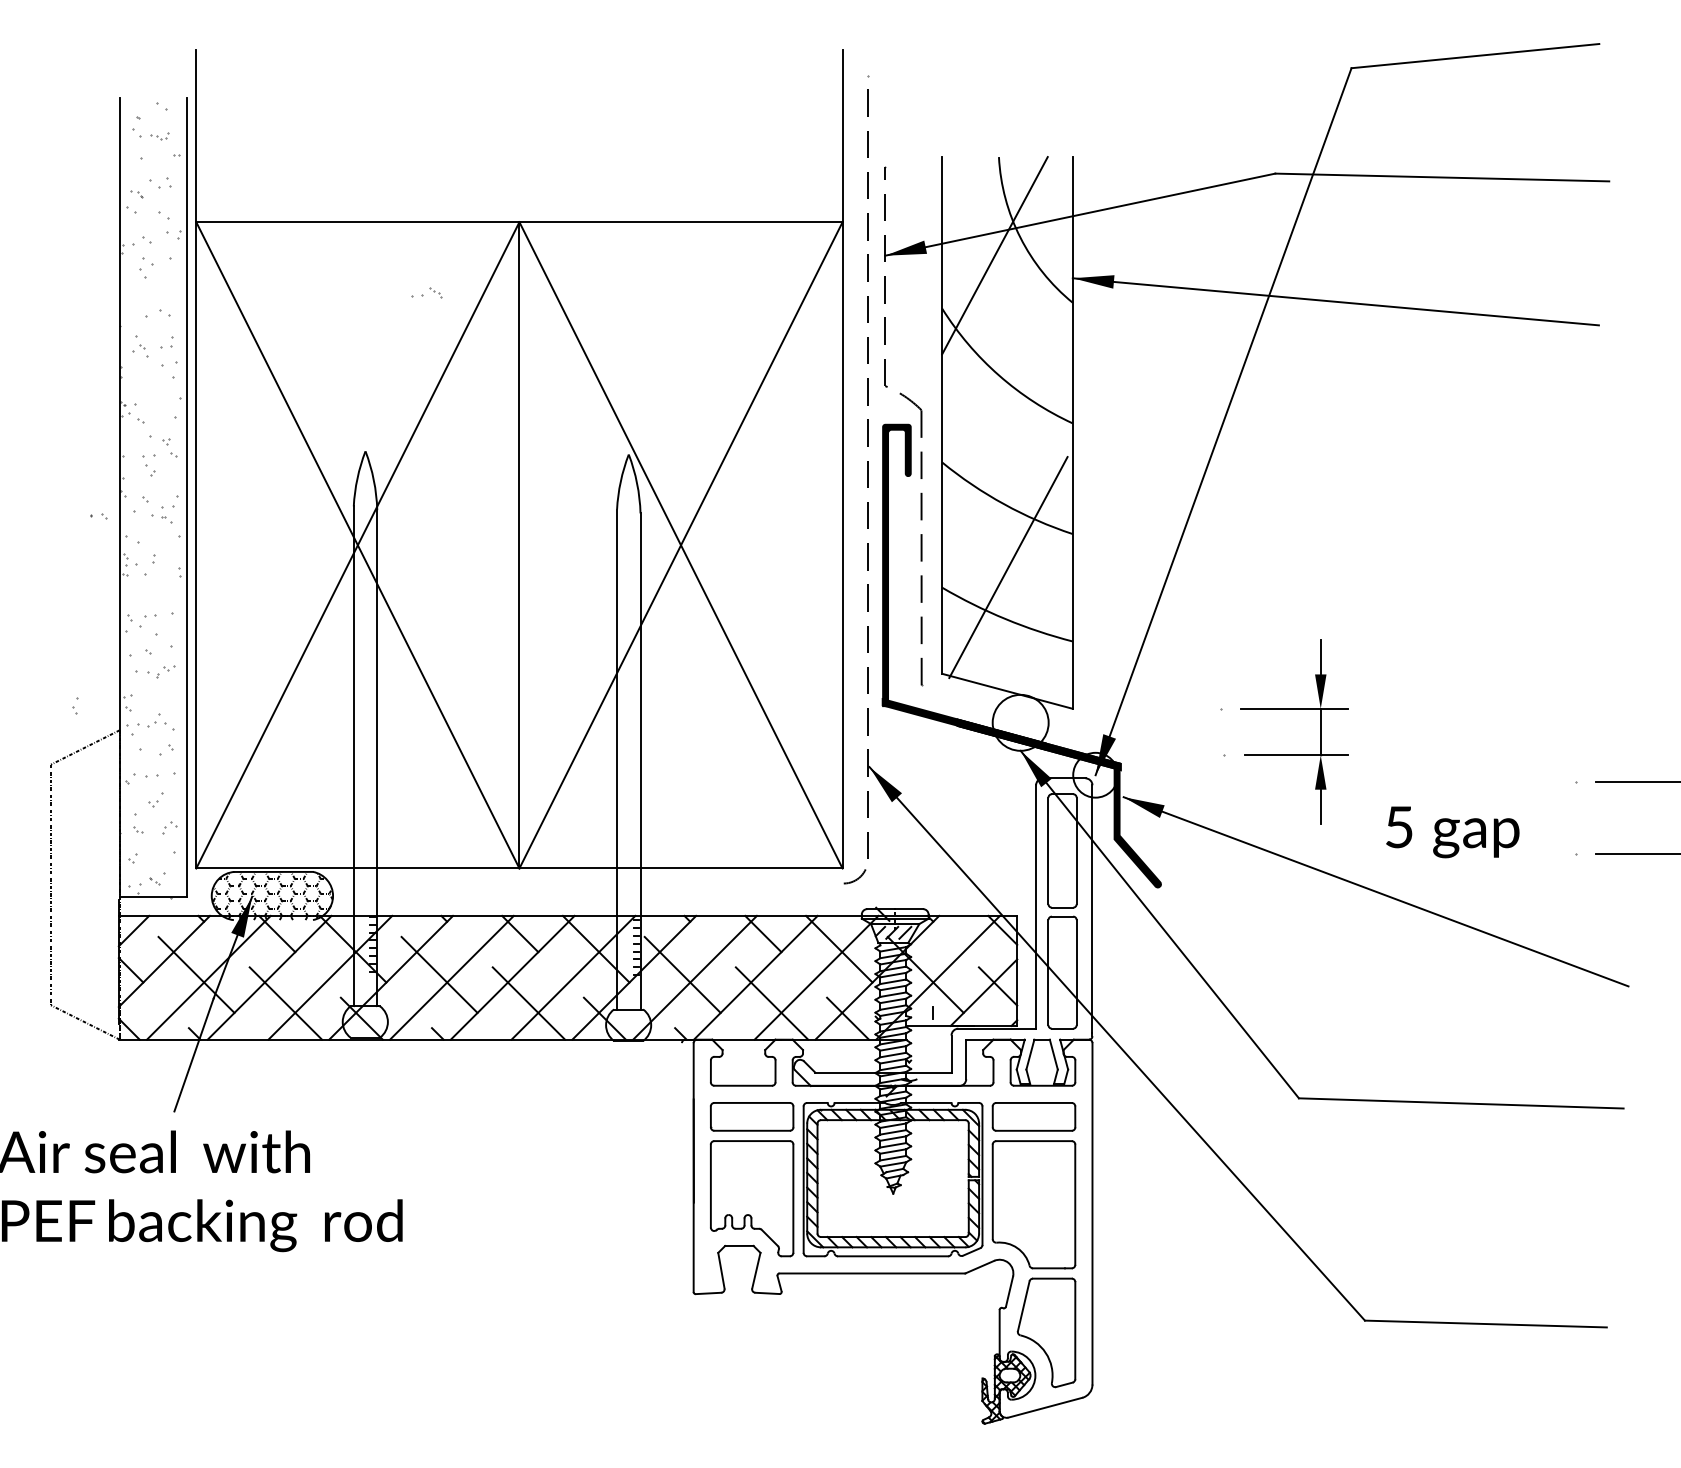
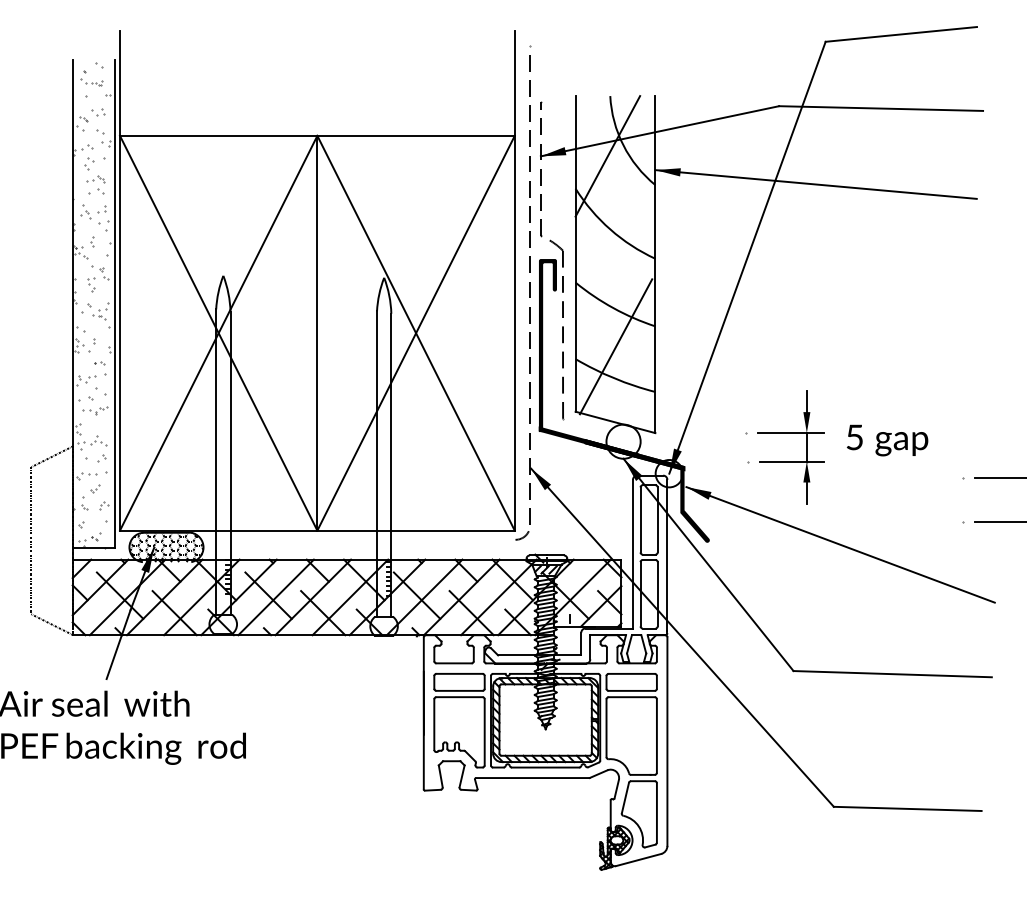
part: (426, 293) -> (95, 179), moved
part: (98, 516) -> (99, 363), moved
part: (75, 706) -> (92, 241), moved
text: (1452, 832) -> (887, 440), moved

